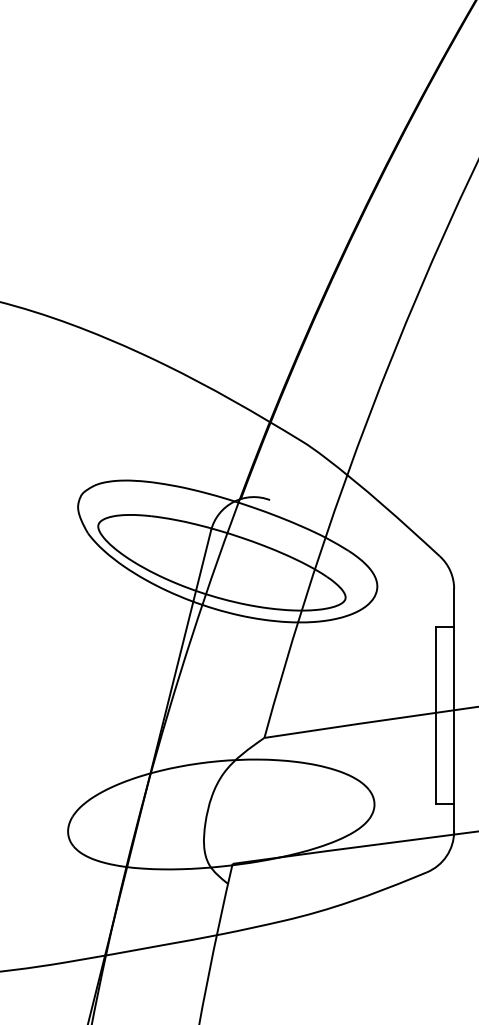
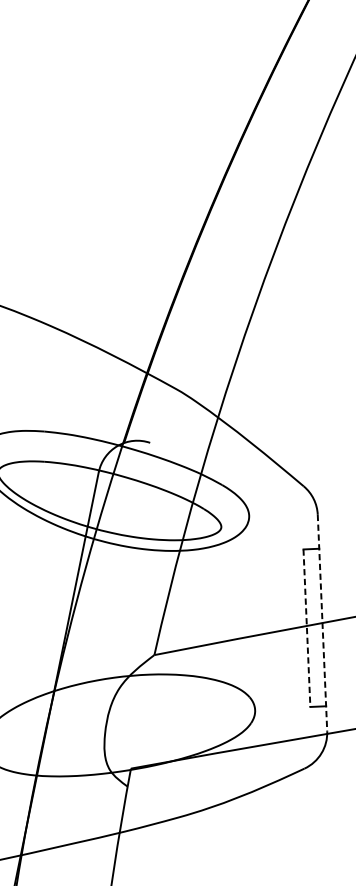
line: (454, 710) -> (322, 623), solid -> dashed
line: (436, 715) -> (306, 628), solid -> dashed

